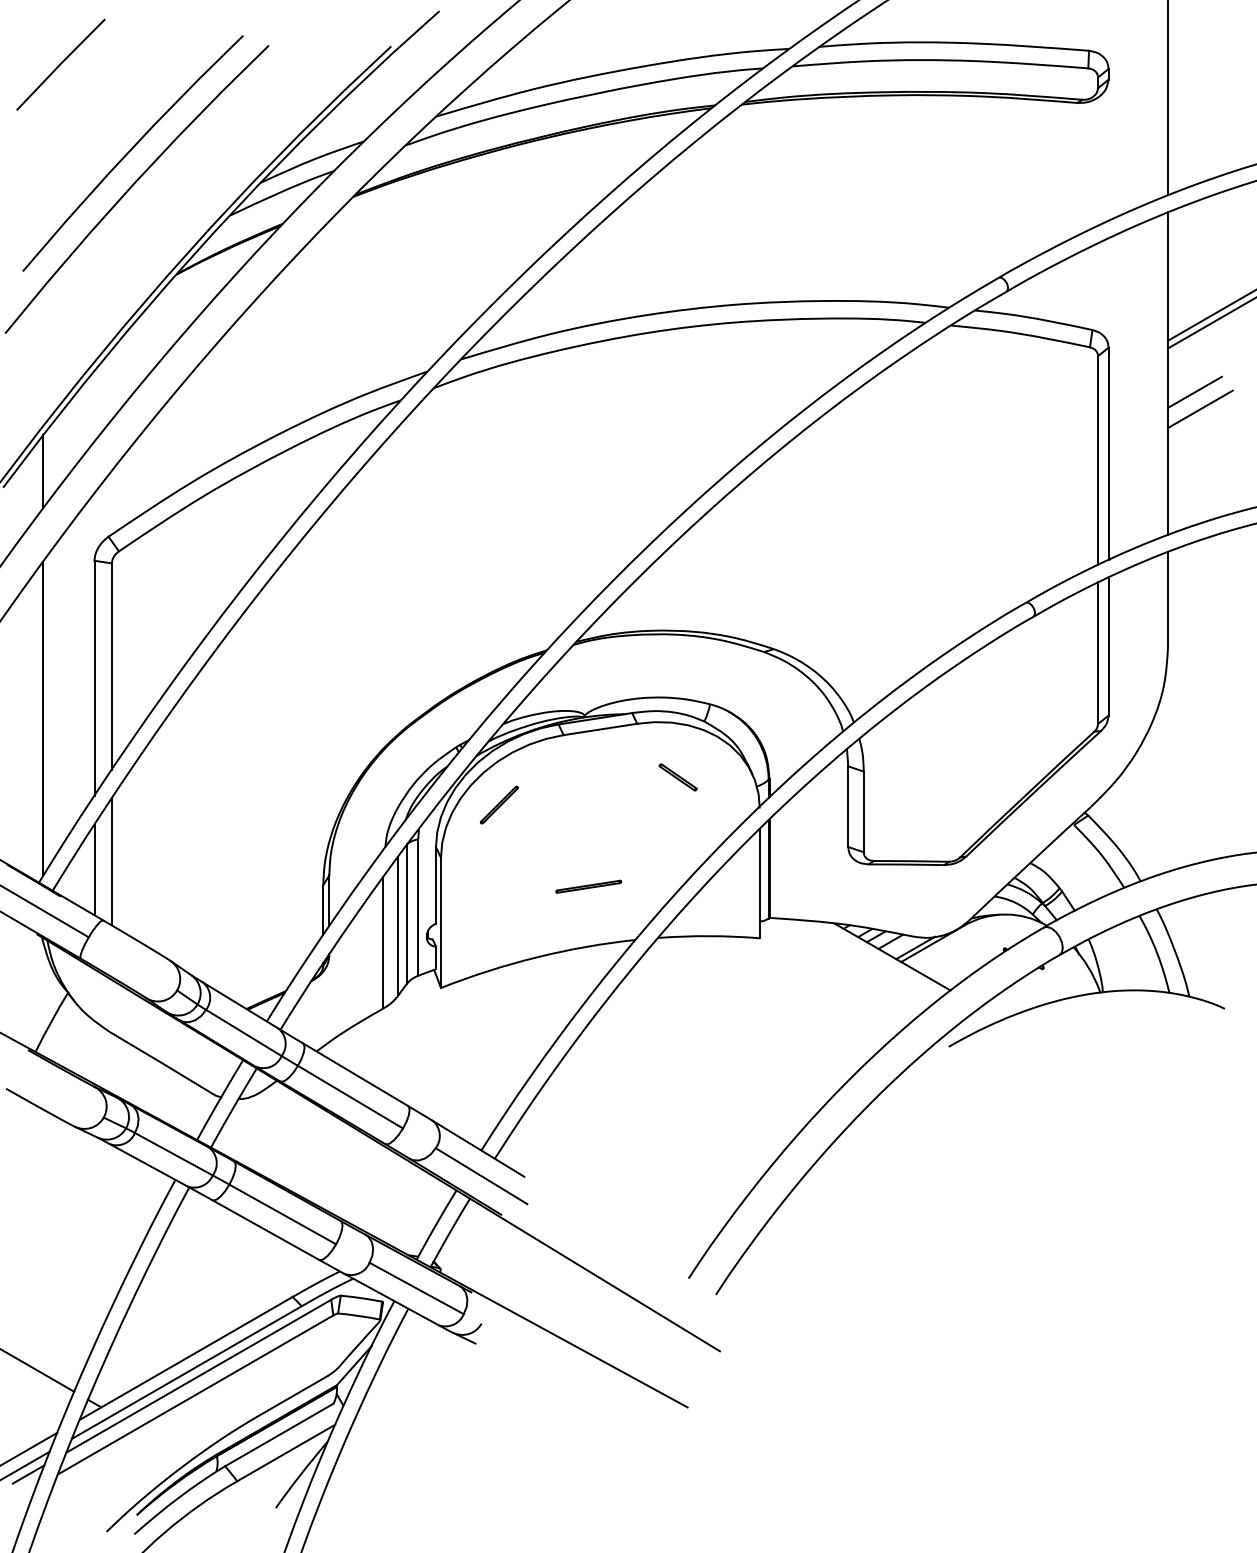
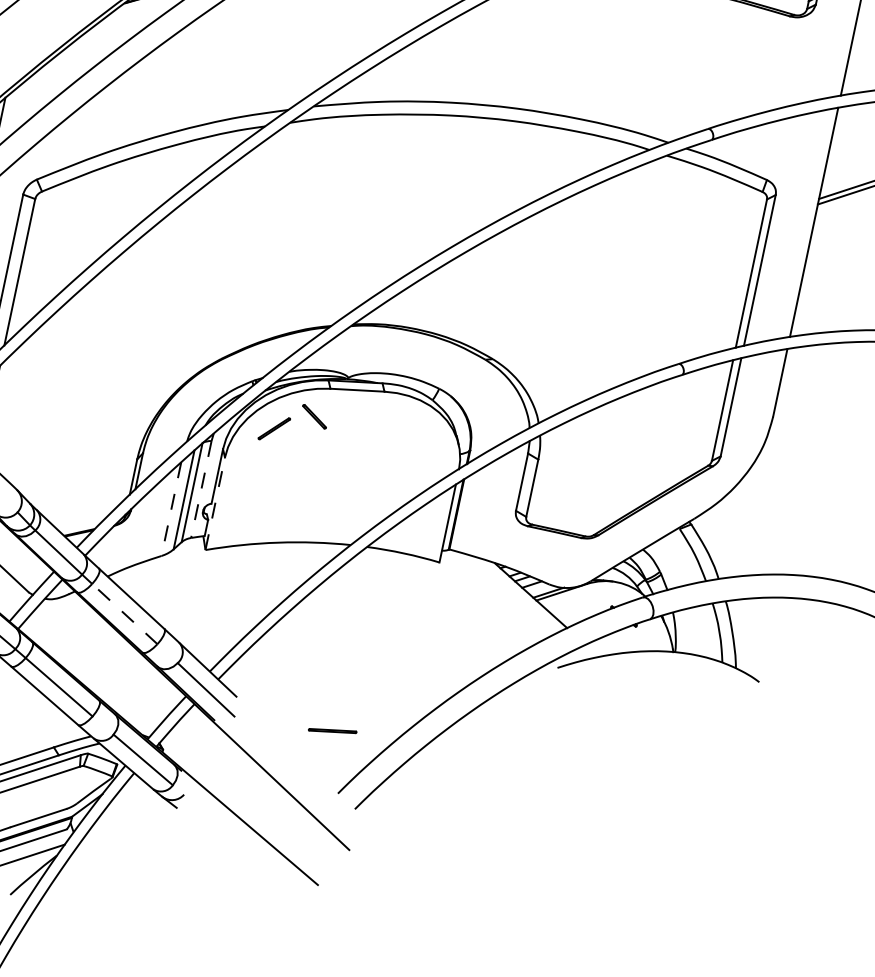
line: (1194, 391) -> (830, 239), removed
line: (1200, 409) -> (831, 252), removed
part: (677, 777) -> (314, 416), moved
part: (588, 886) -> (332, 730), moved
line: (418, 908) -> (201, 490), solid -> dashed
line: (440, 922) -> (214, 503), solid -> dashed
line: (383, 942) -> (171, 509), solid -> dashed
line: (350, 1096) -> (124, 613), solid -> dashed

